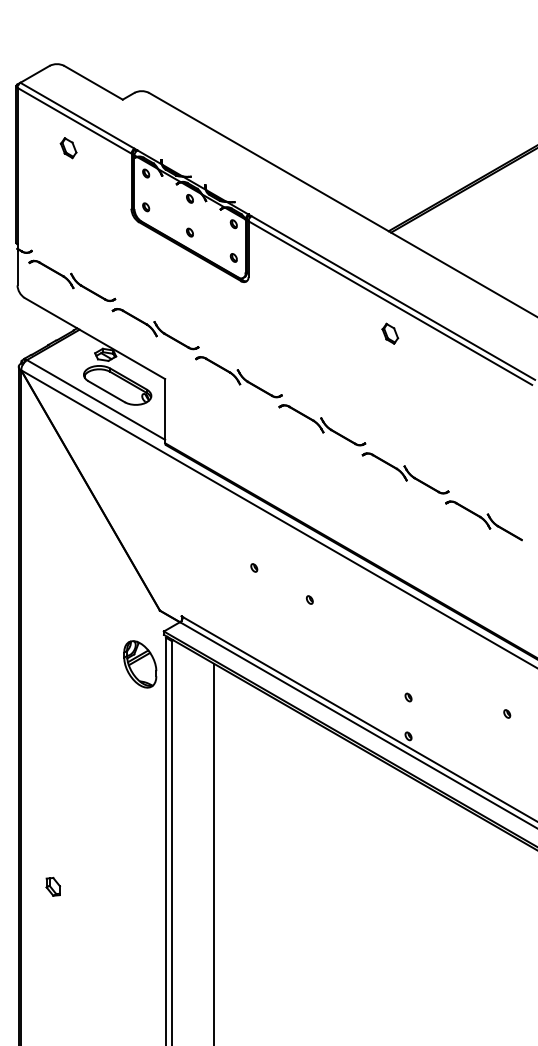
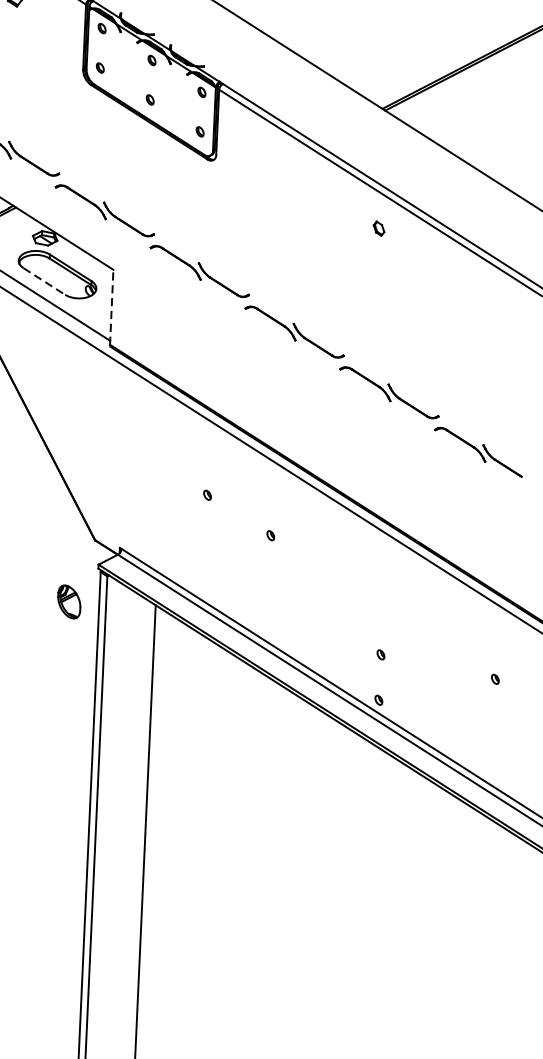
part: (390, 333) -> (379, 228), size x0.6
line: (107, 392) -> (45, 282), solid -> dashed
line: (165, 410) -> (112, 306), solid -> dashed
part: (140, 664) -> (69, 602), size x0.6

